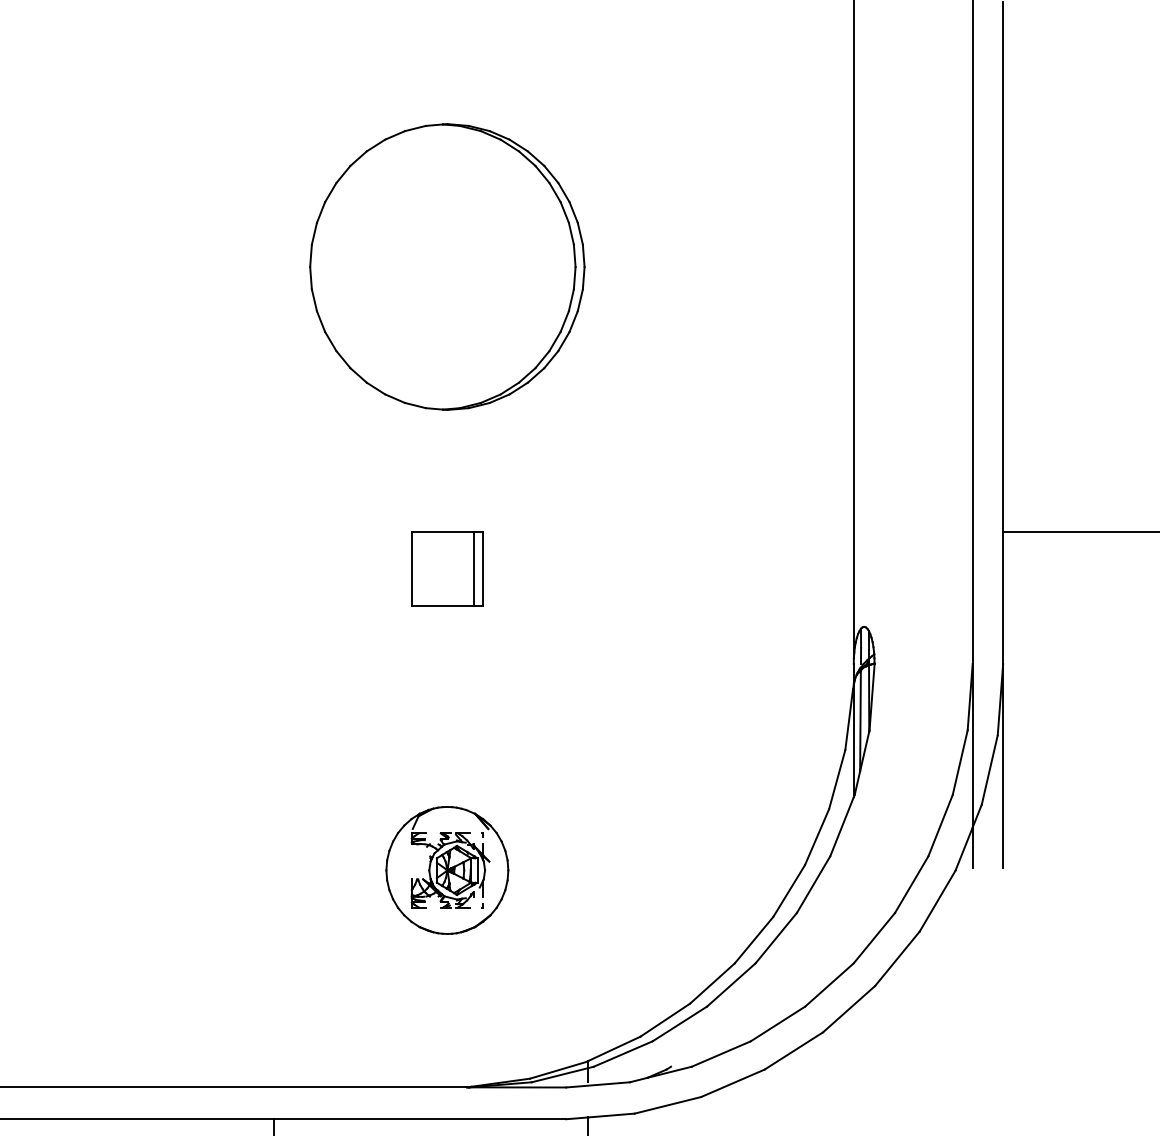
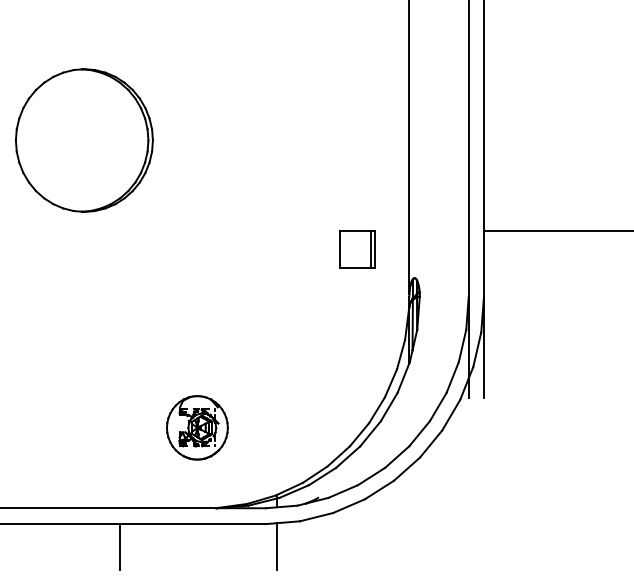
part: (447, 266) -> (84, 140), moved
part: (447, 569) -> (357, 249), moved
part: (447, 869) -> (197, 427), moved

